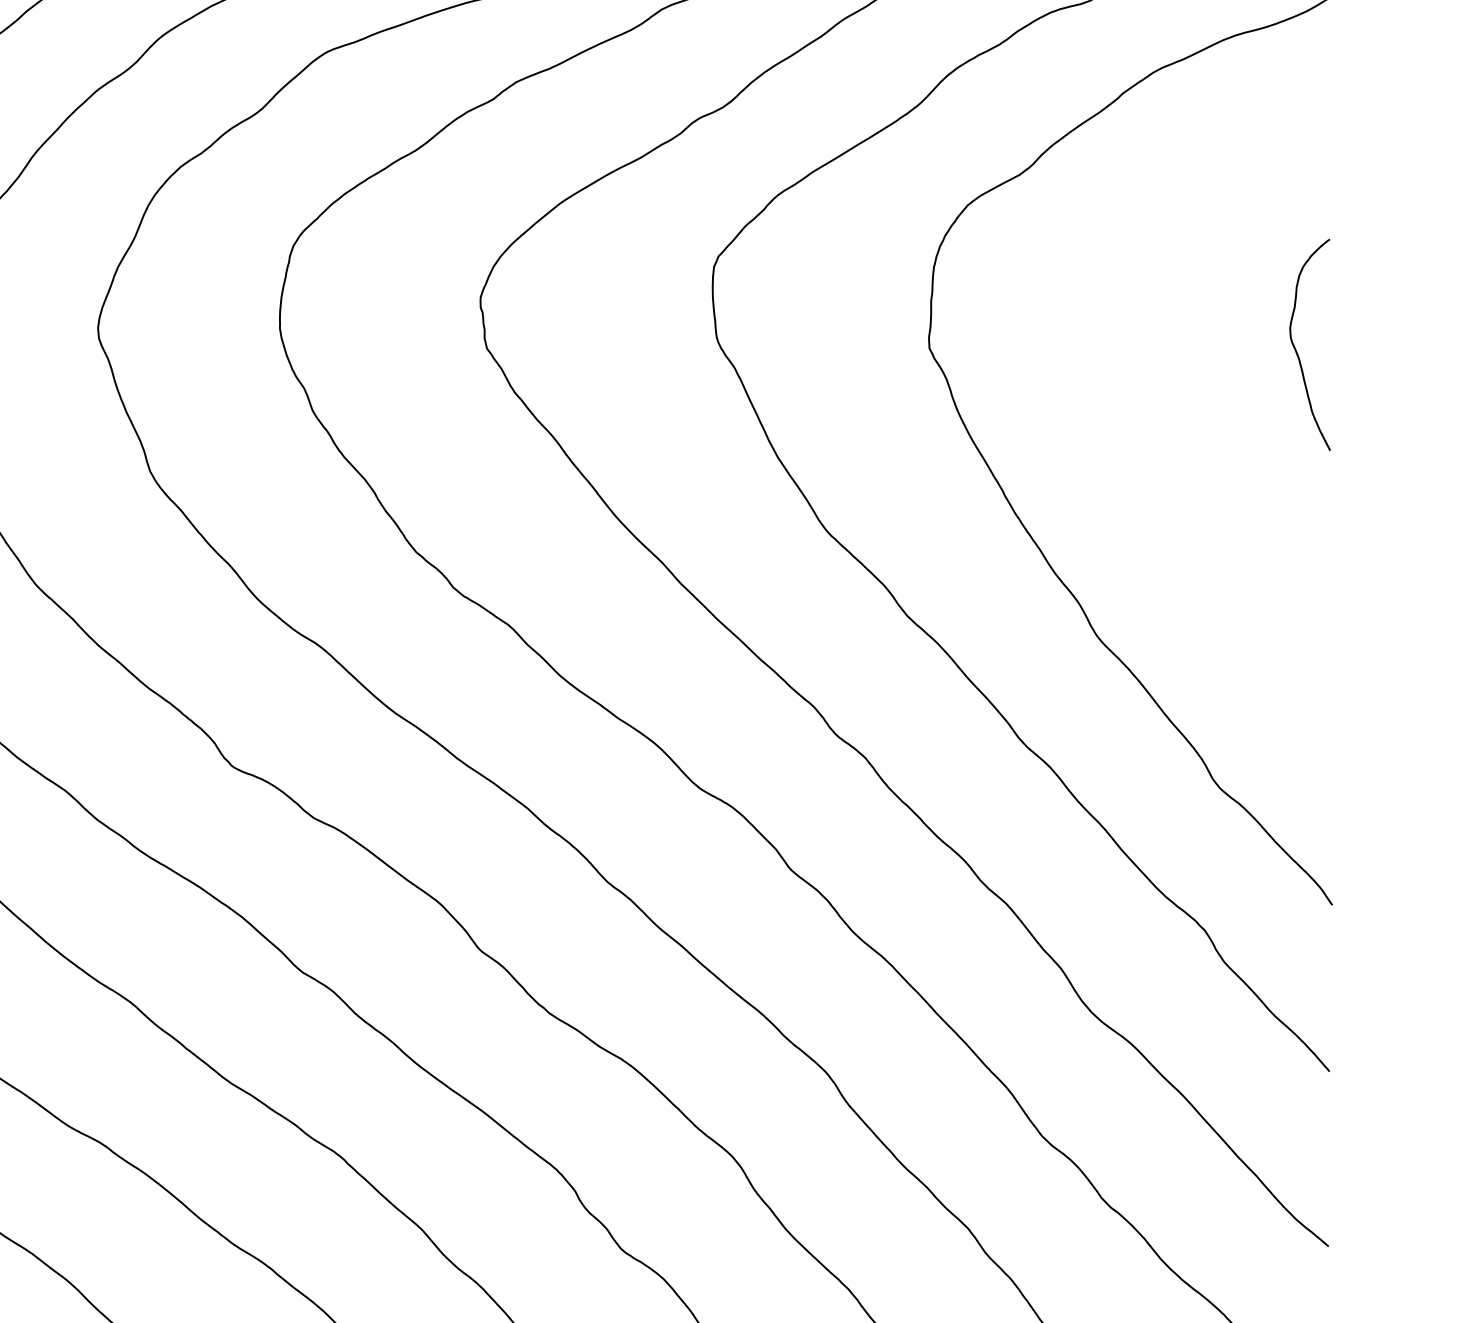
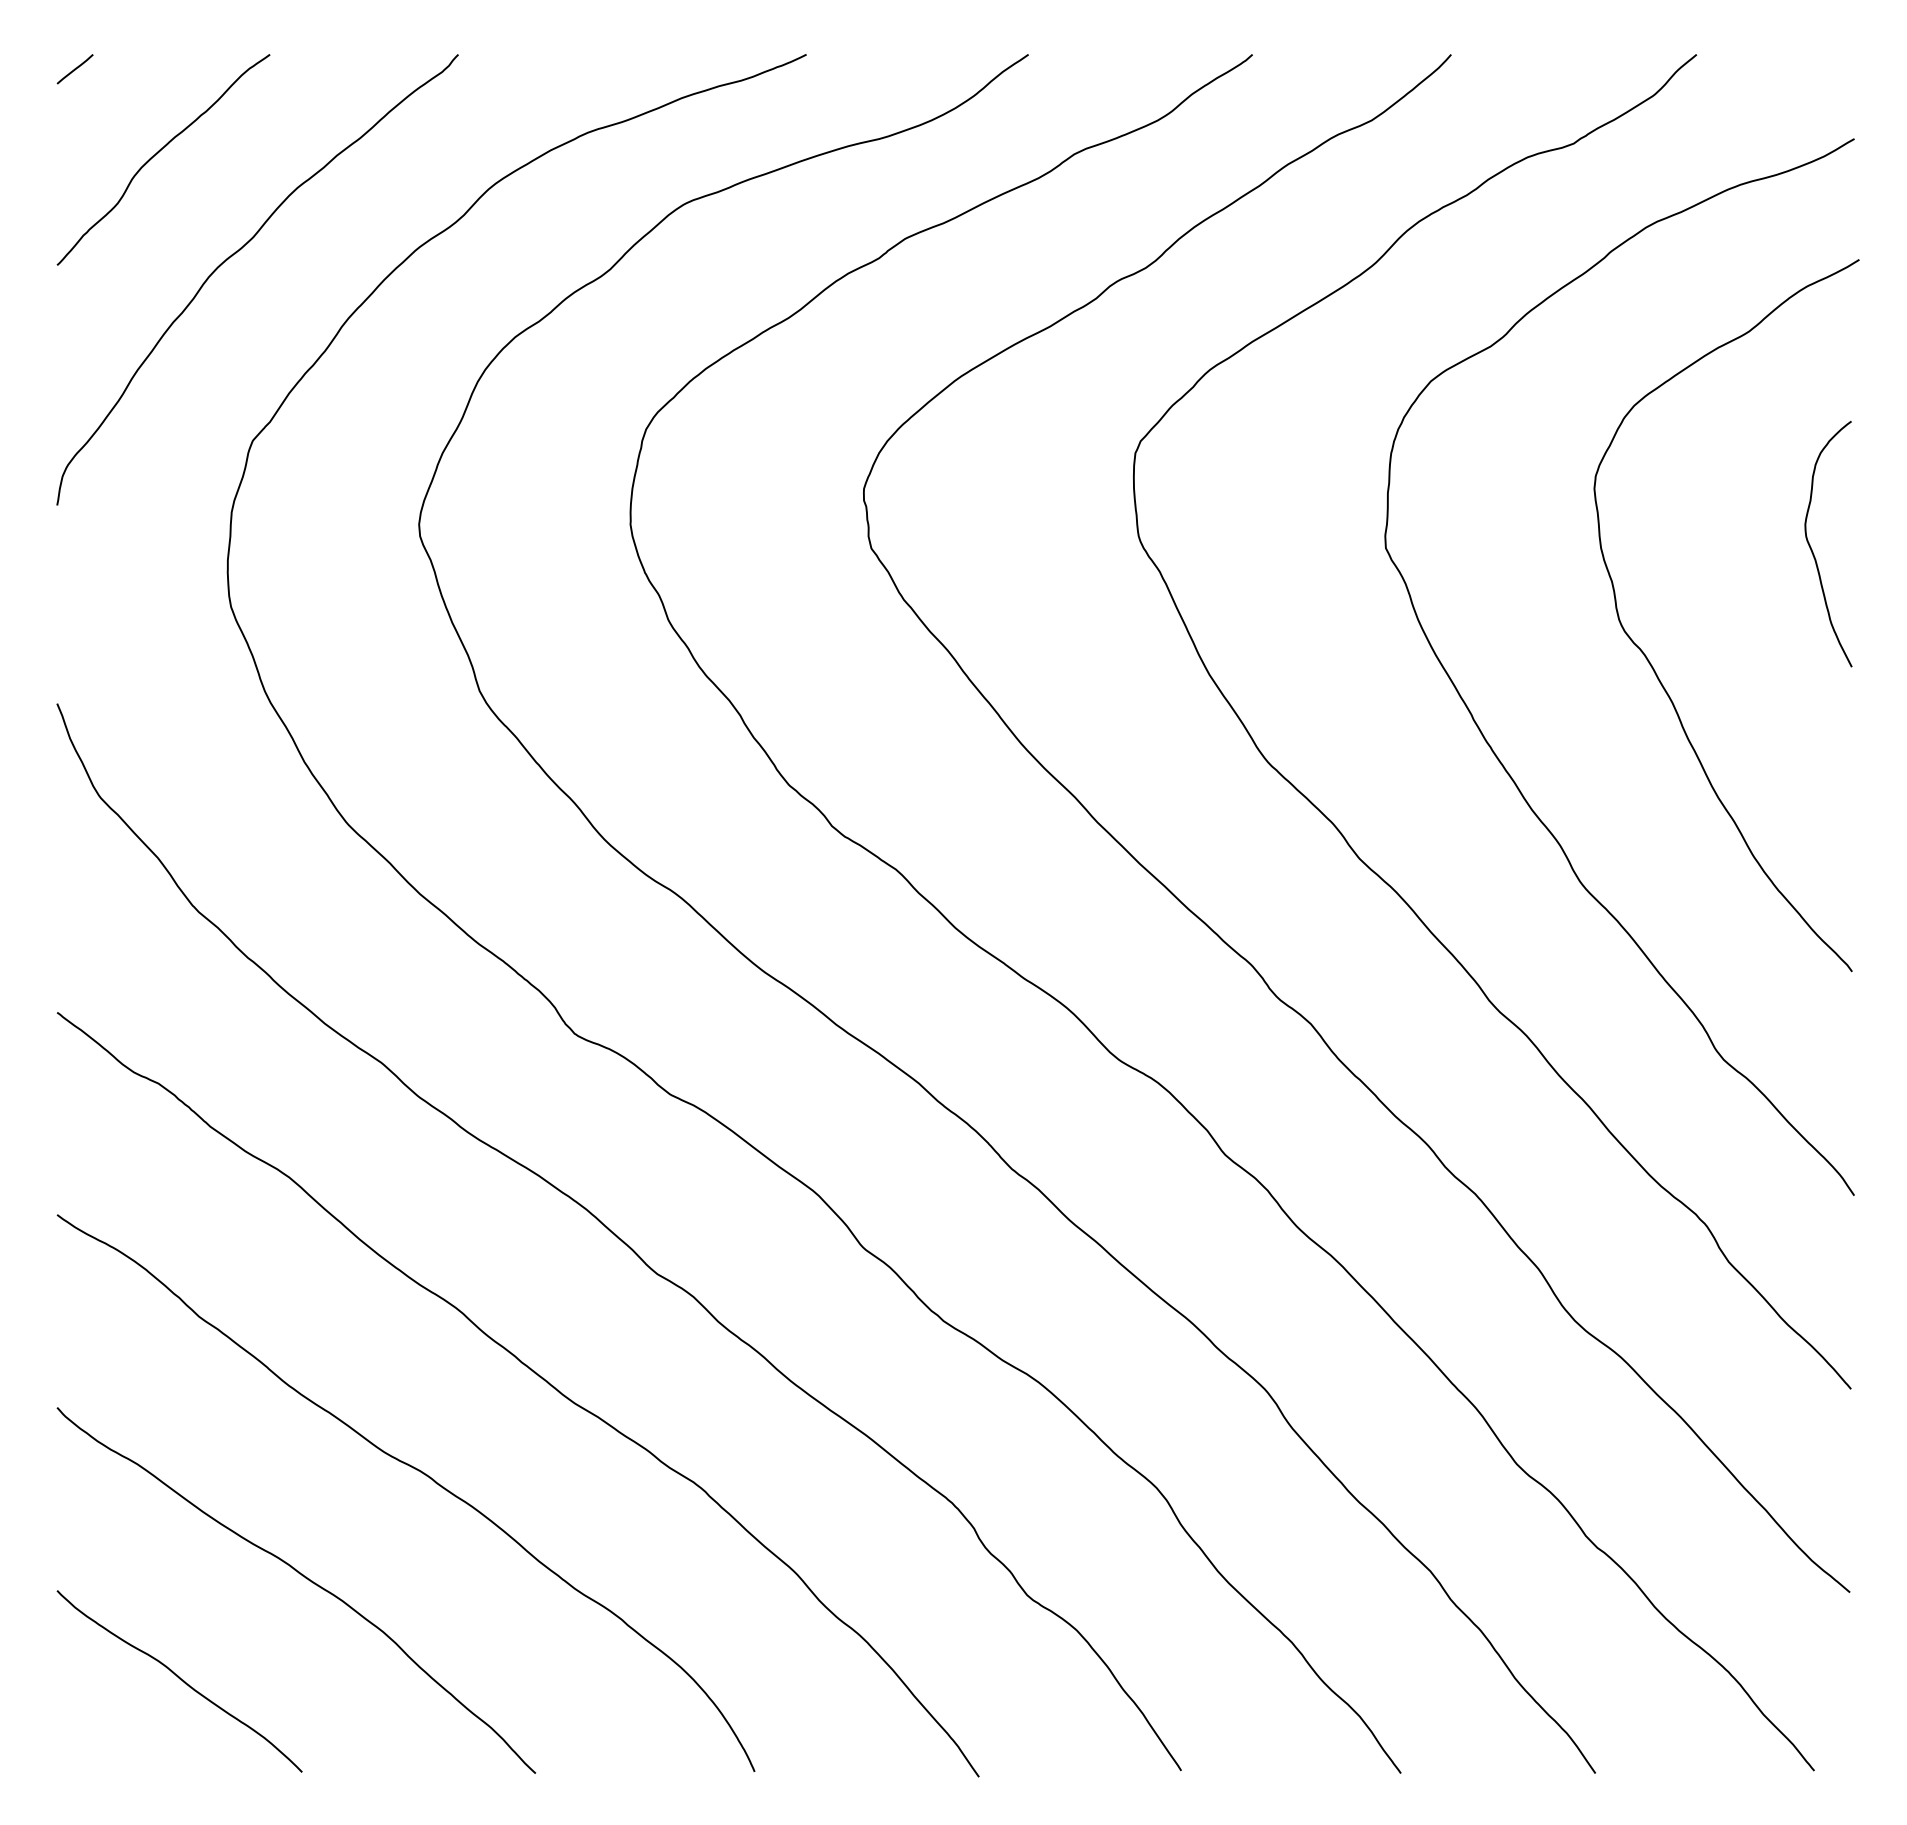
curve: (1157, 447) -> (1651, 663), added

